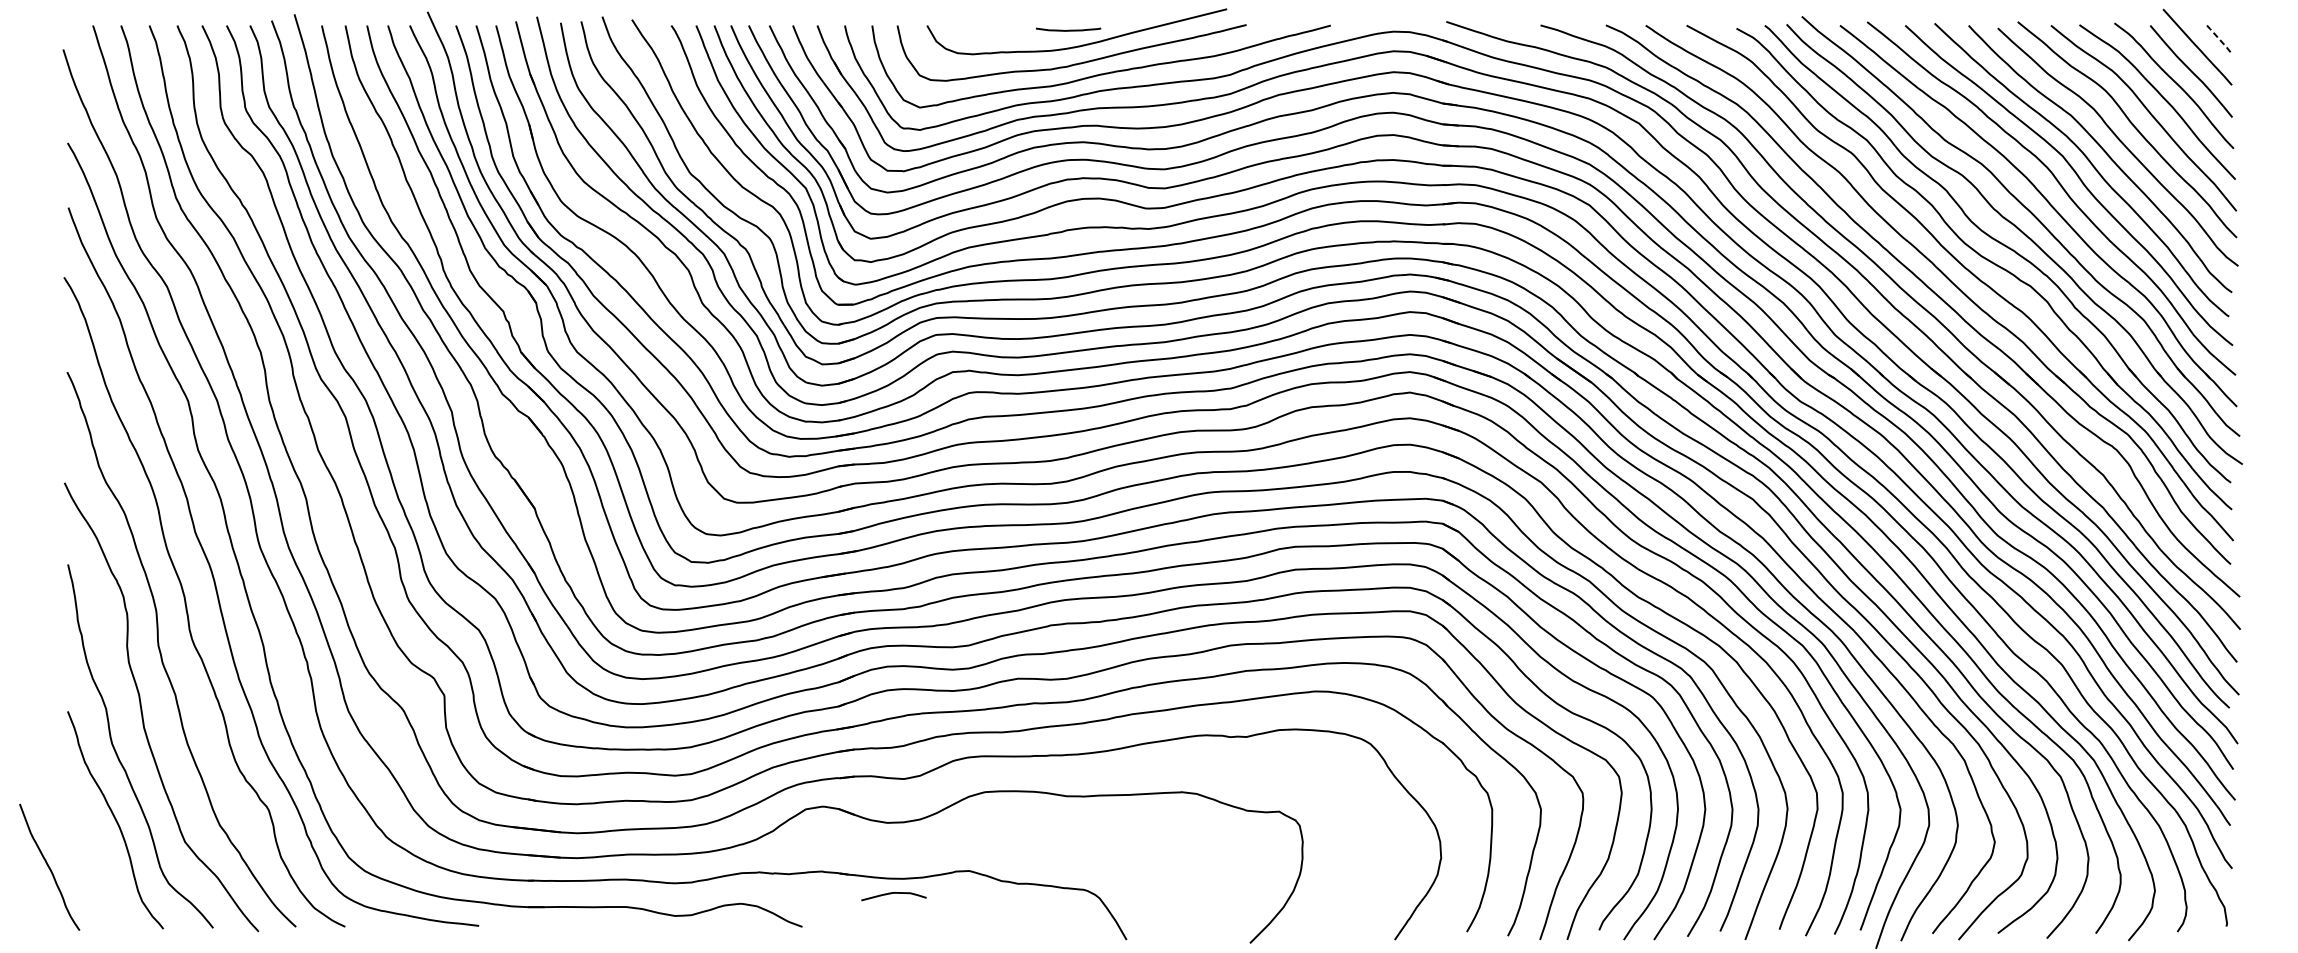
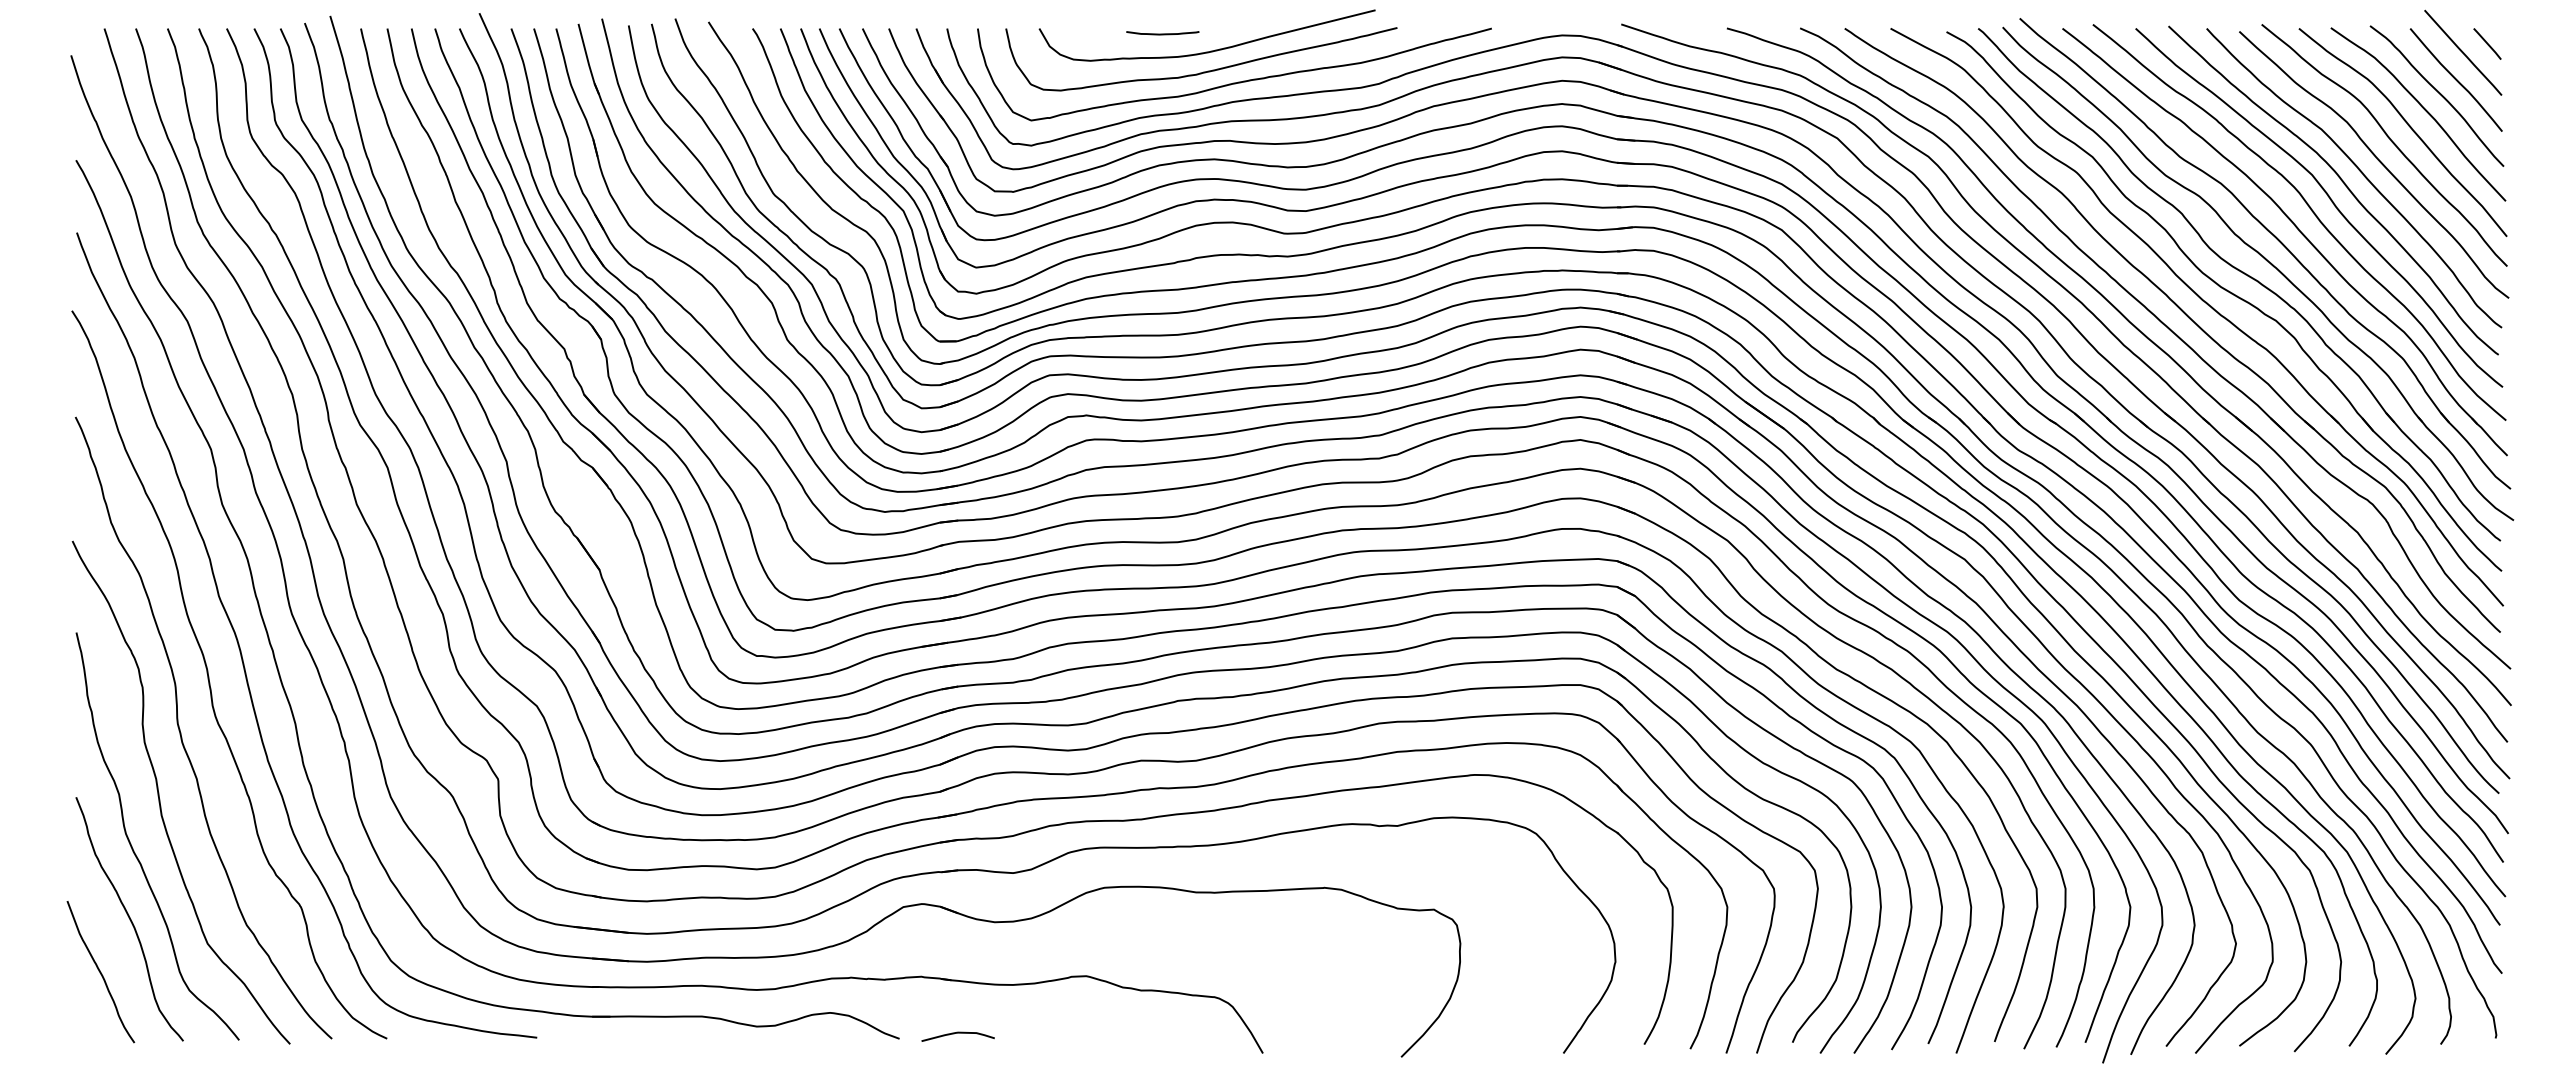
curve: (1068, 29) -> (1162, 33), moved
line: (2219, 38) -> (2487, 43), dashed -> solid
curve: (49, 867) -> (100, 972), moved
curve: (893, 893) -> (957, 1033), moved

